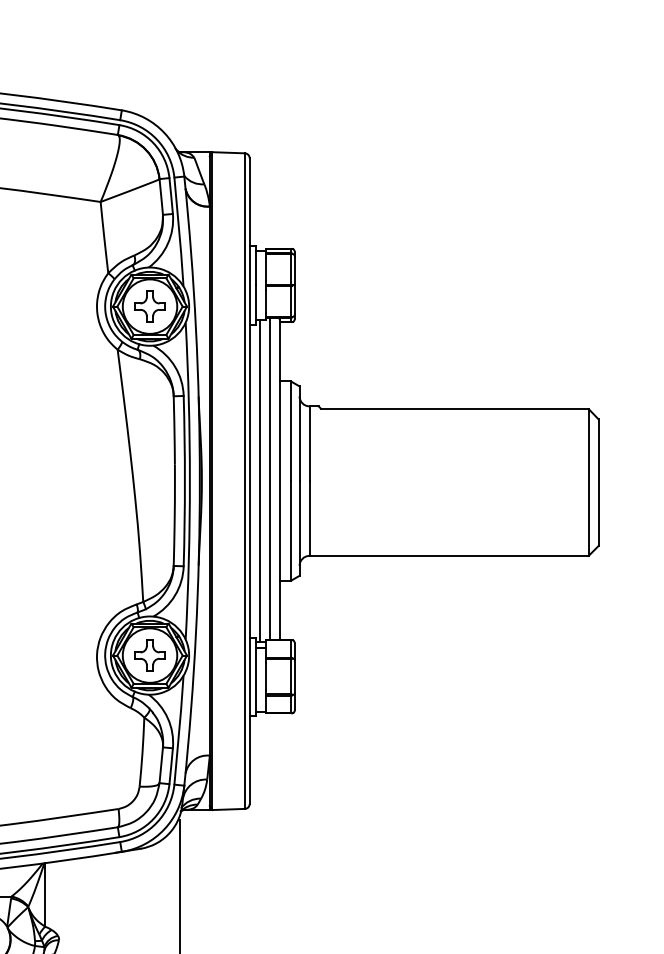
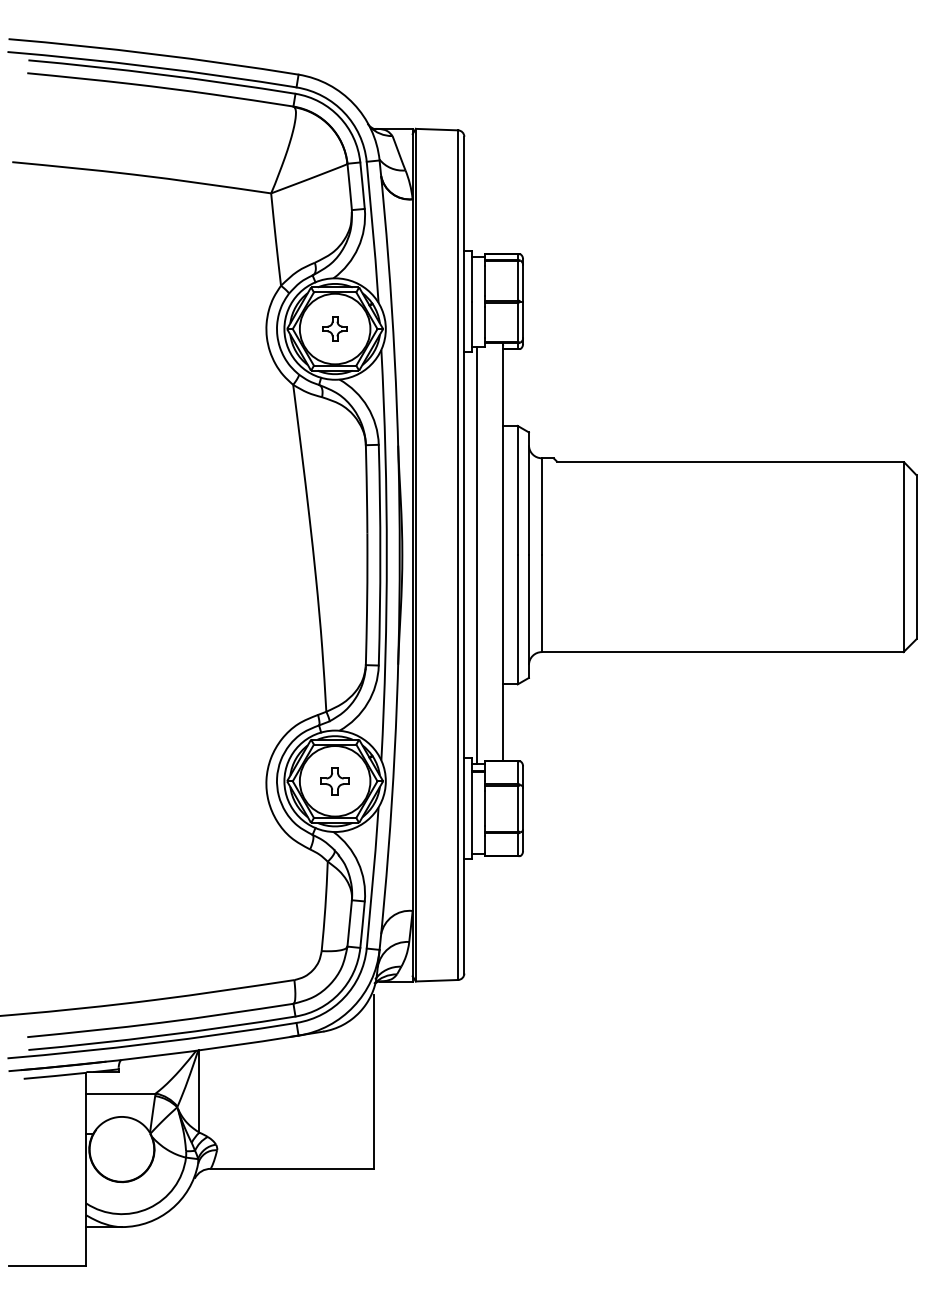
part: (149, 306) -> (334, 328), size x0.6
line: (269, 479) -> (490, 552), removed
part: (149, 655) -> (334, 781), size x0.7

